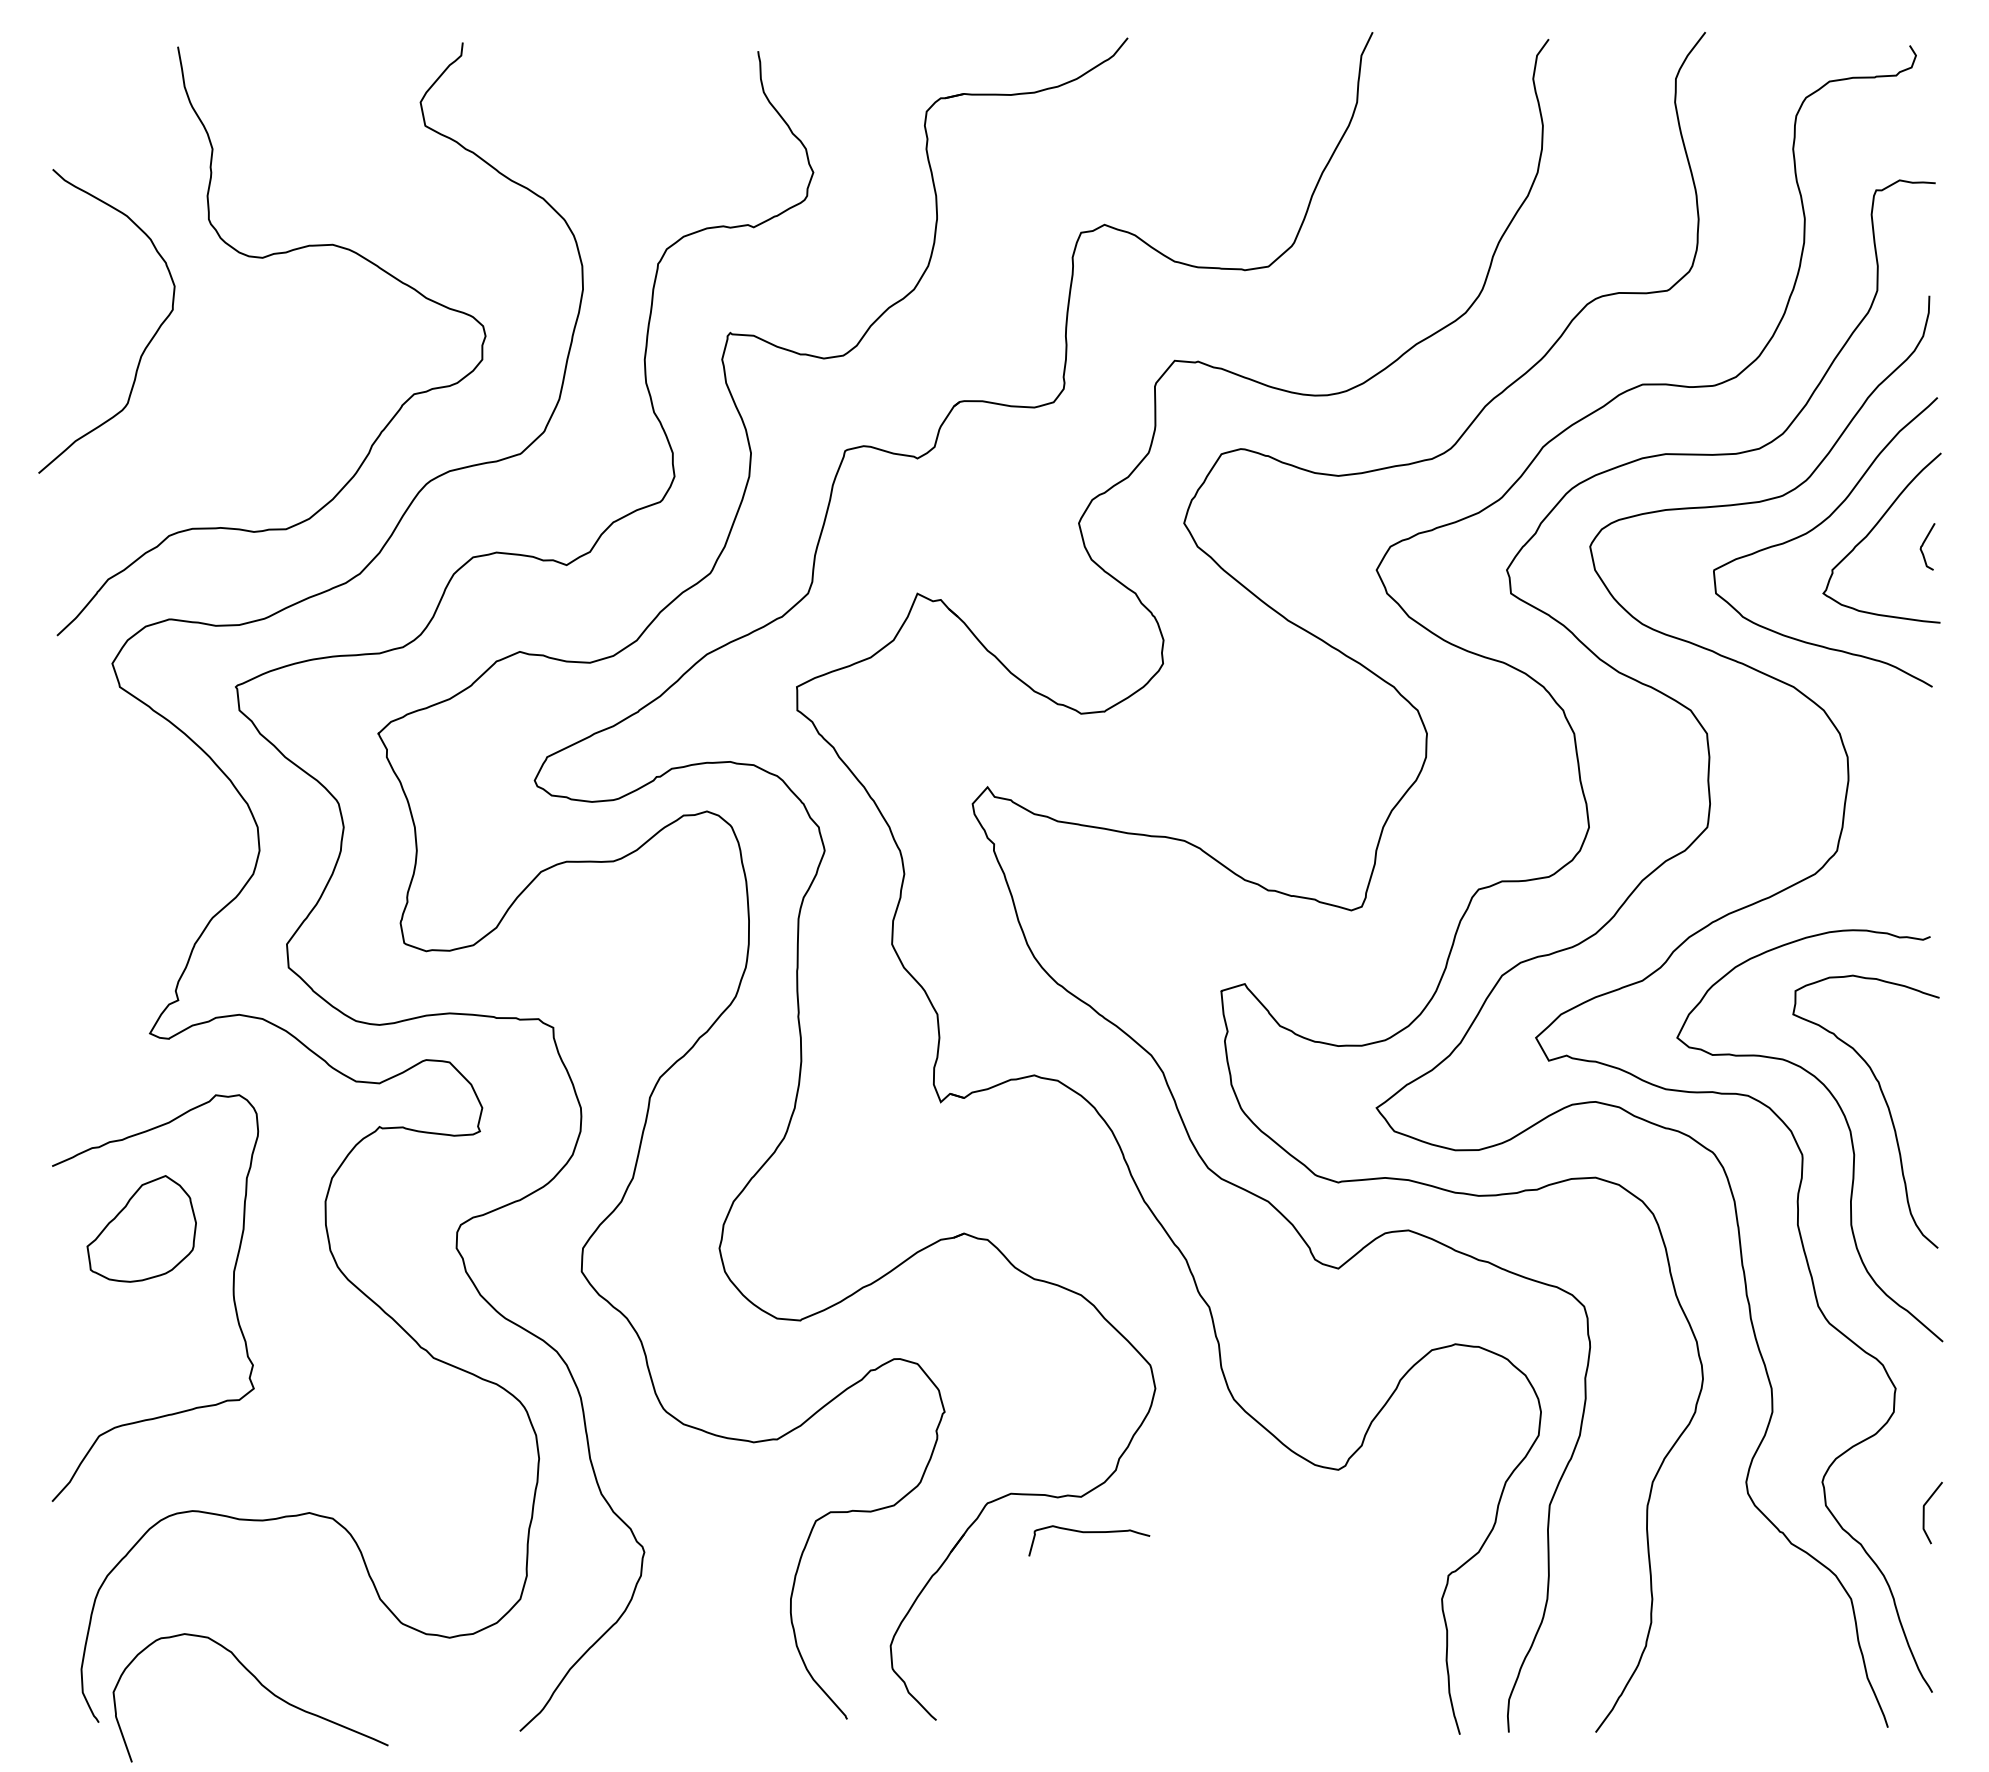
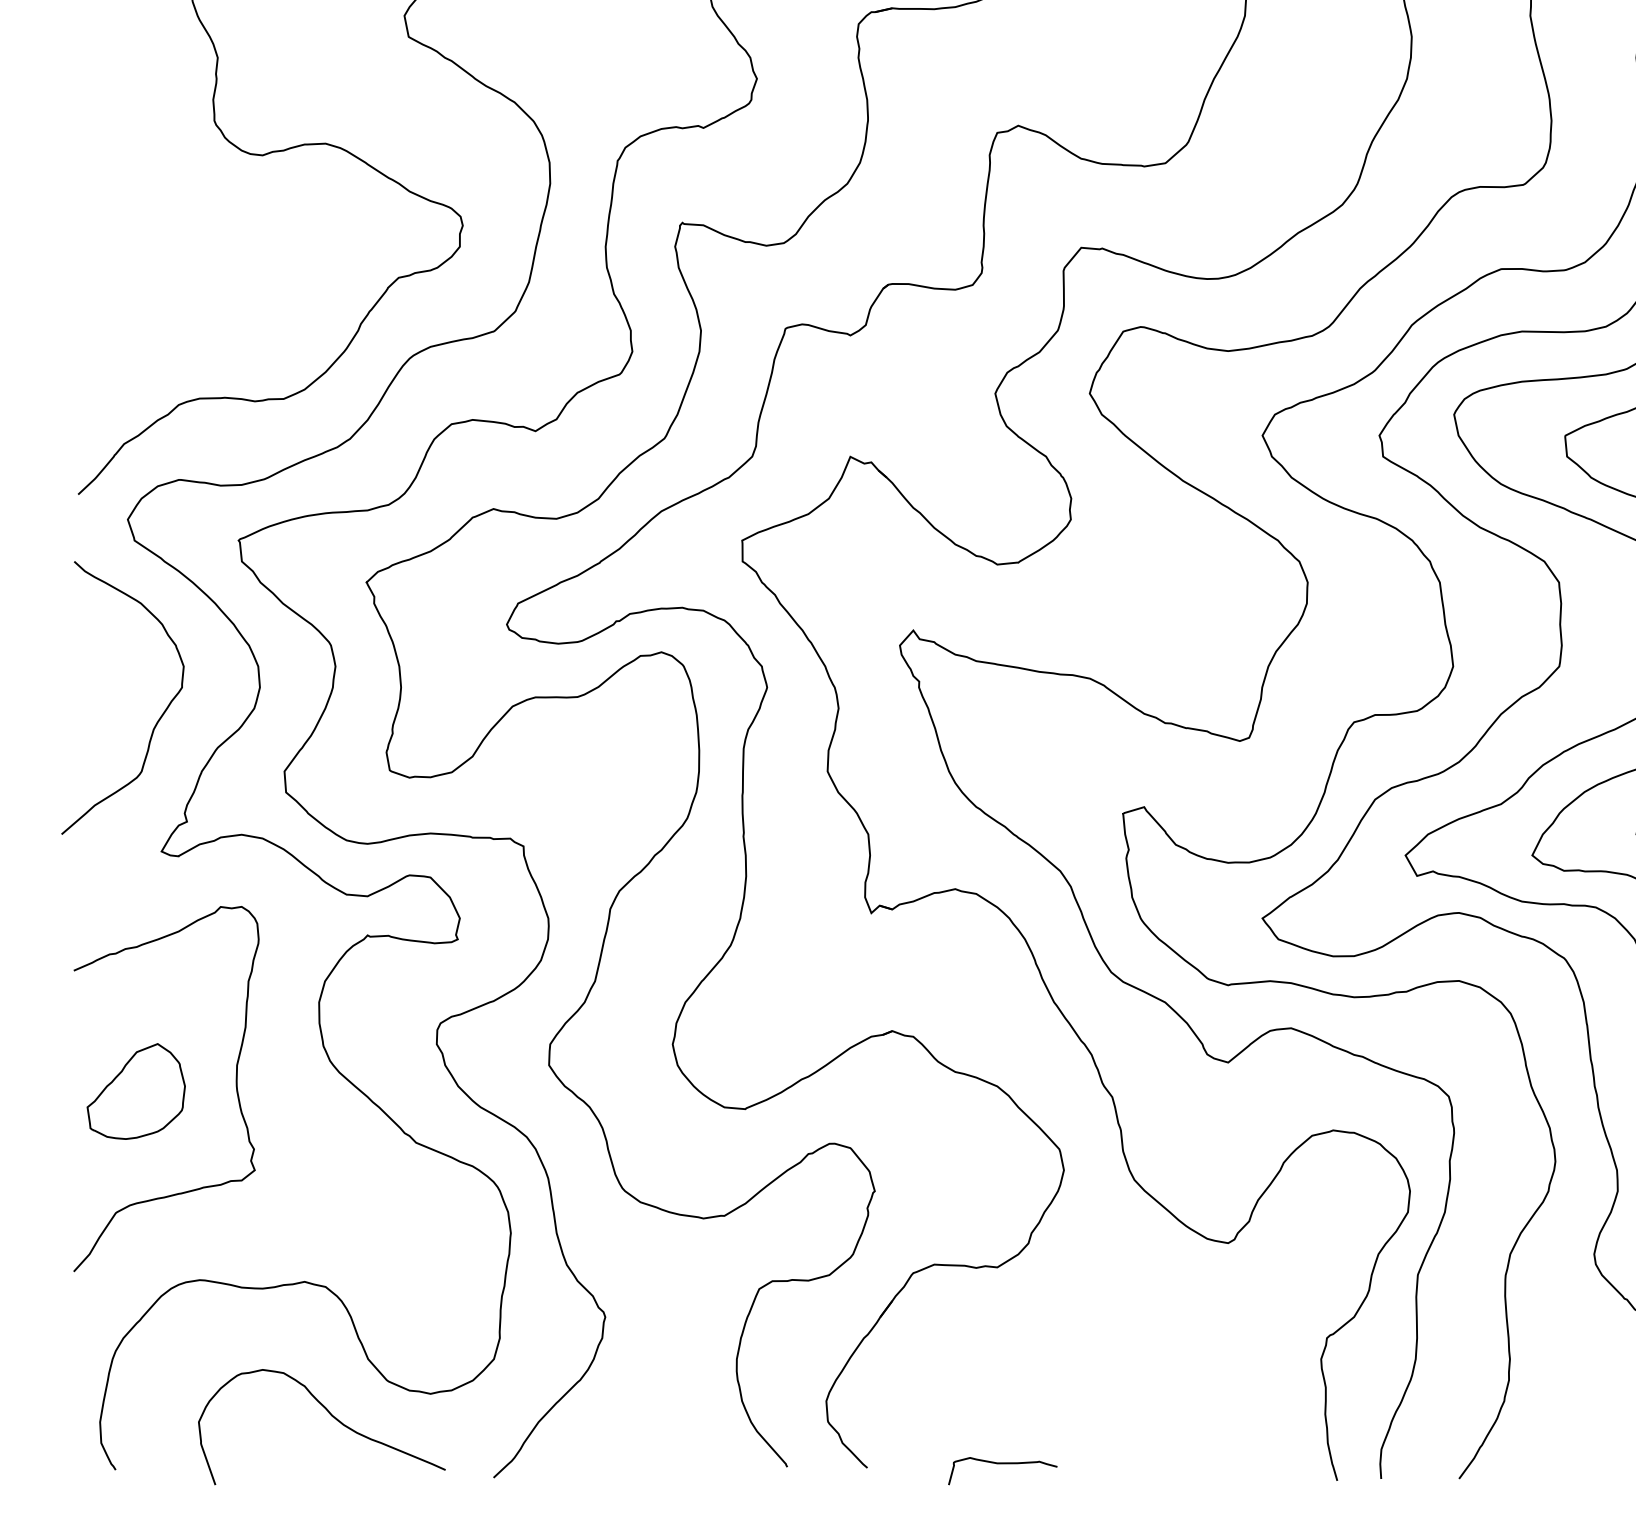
curve: (145, 346) -> (157, 720), moved
part: (141, 1228) -> (136, 1091), moved
curve: (1089, 1533) -> (1003, 1464), moved
curve: (261, 1685) -> (331, 1416), moved

